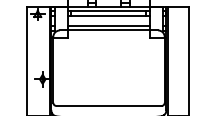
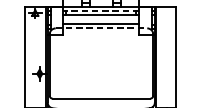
line: (108, 11) -> (101, 10), solid -> dashed
line: (109, 30) -> (101, 28), solid -> dashed

